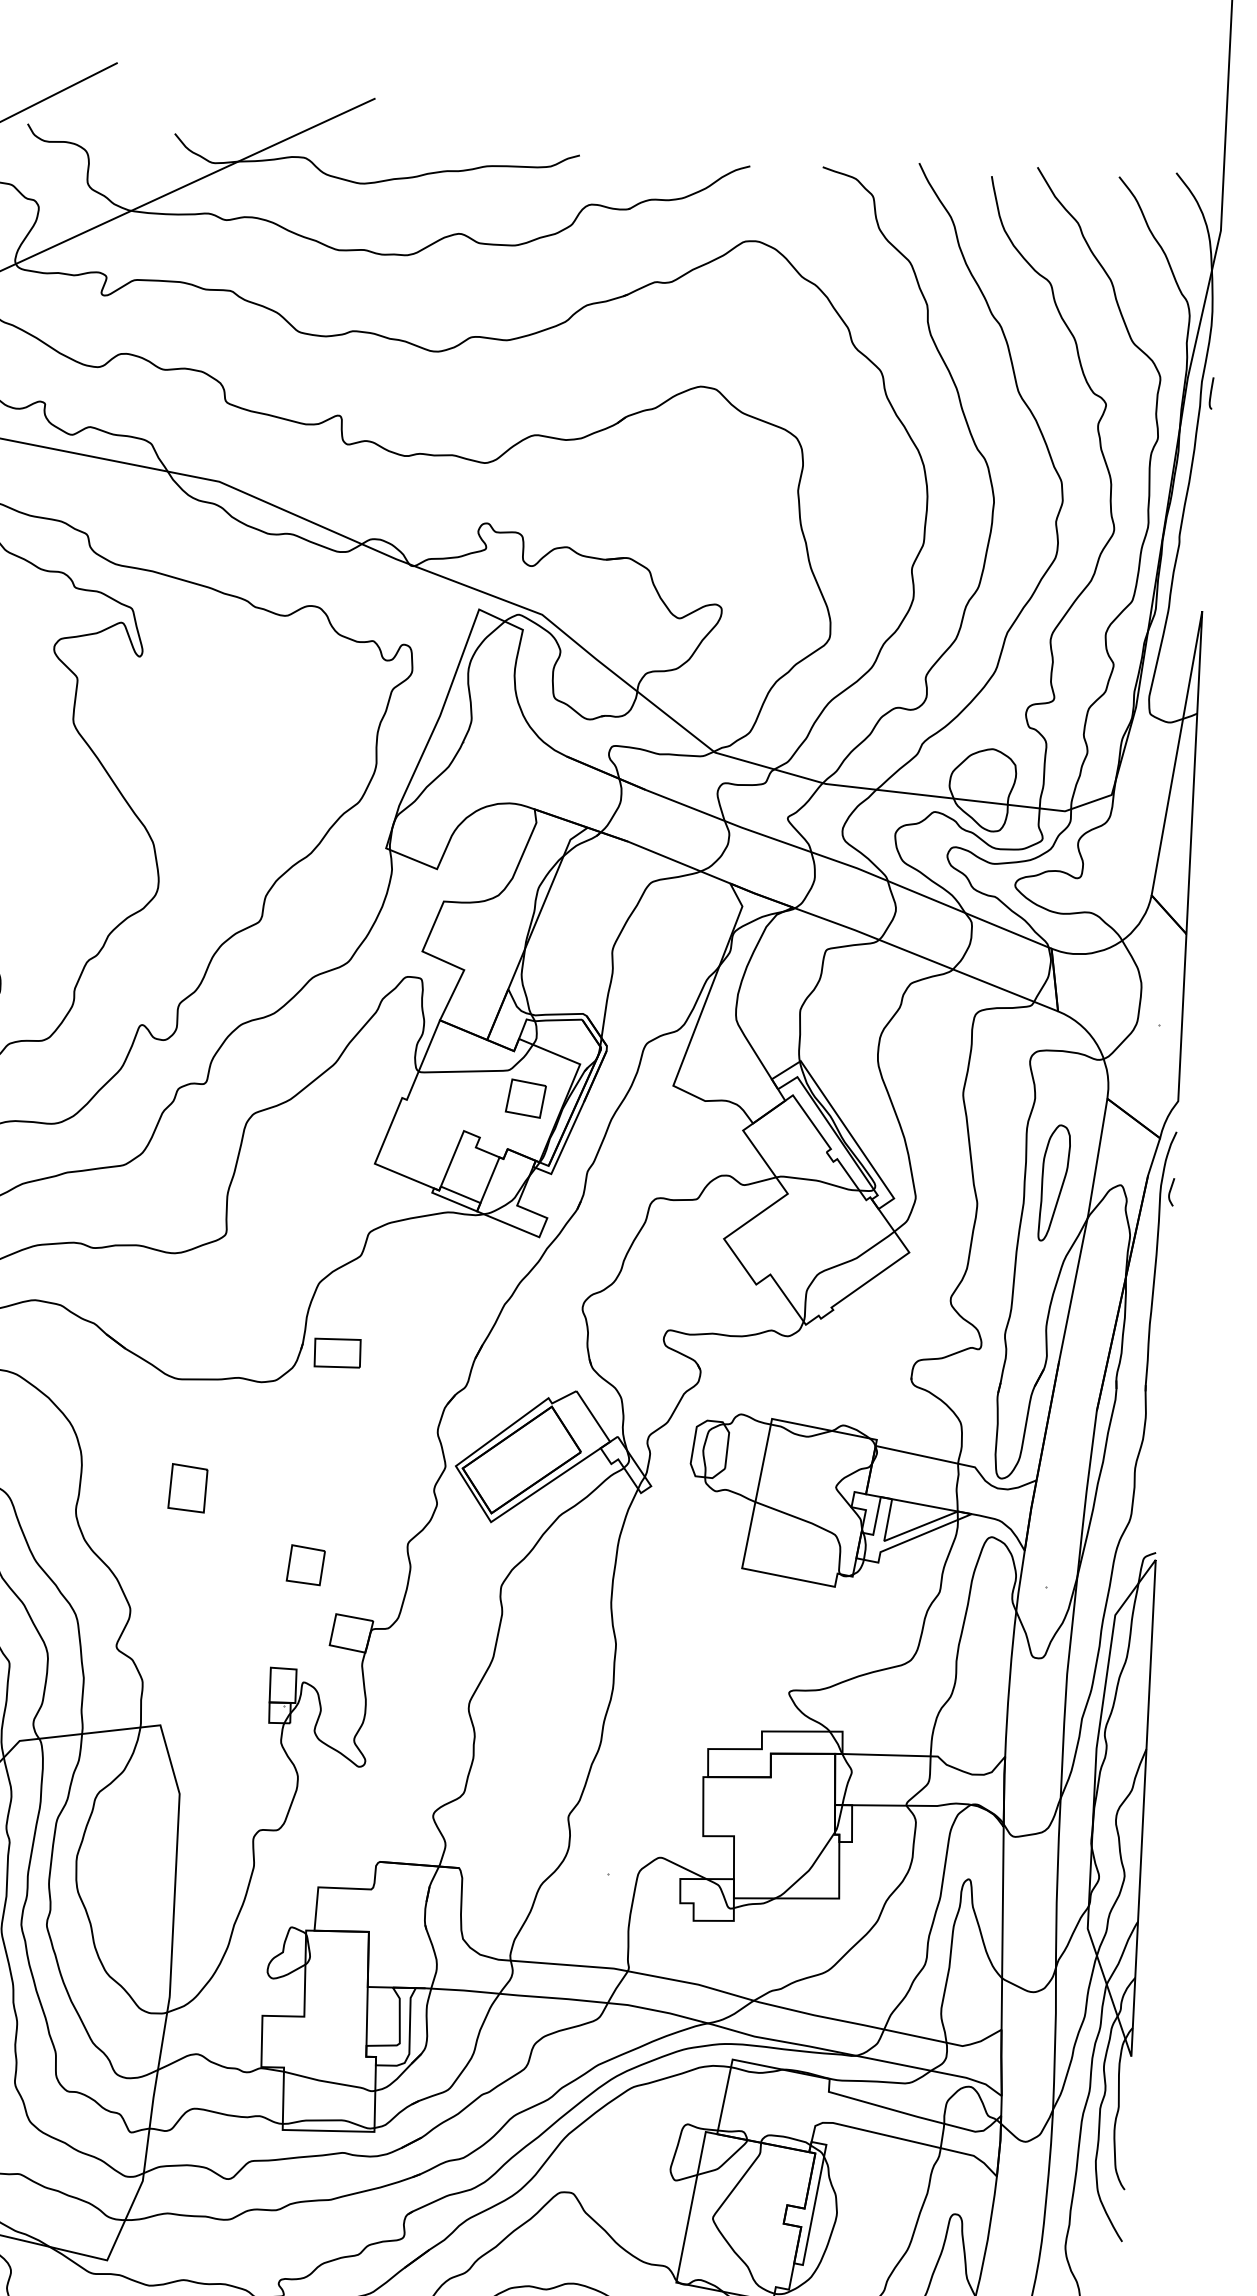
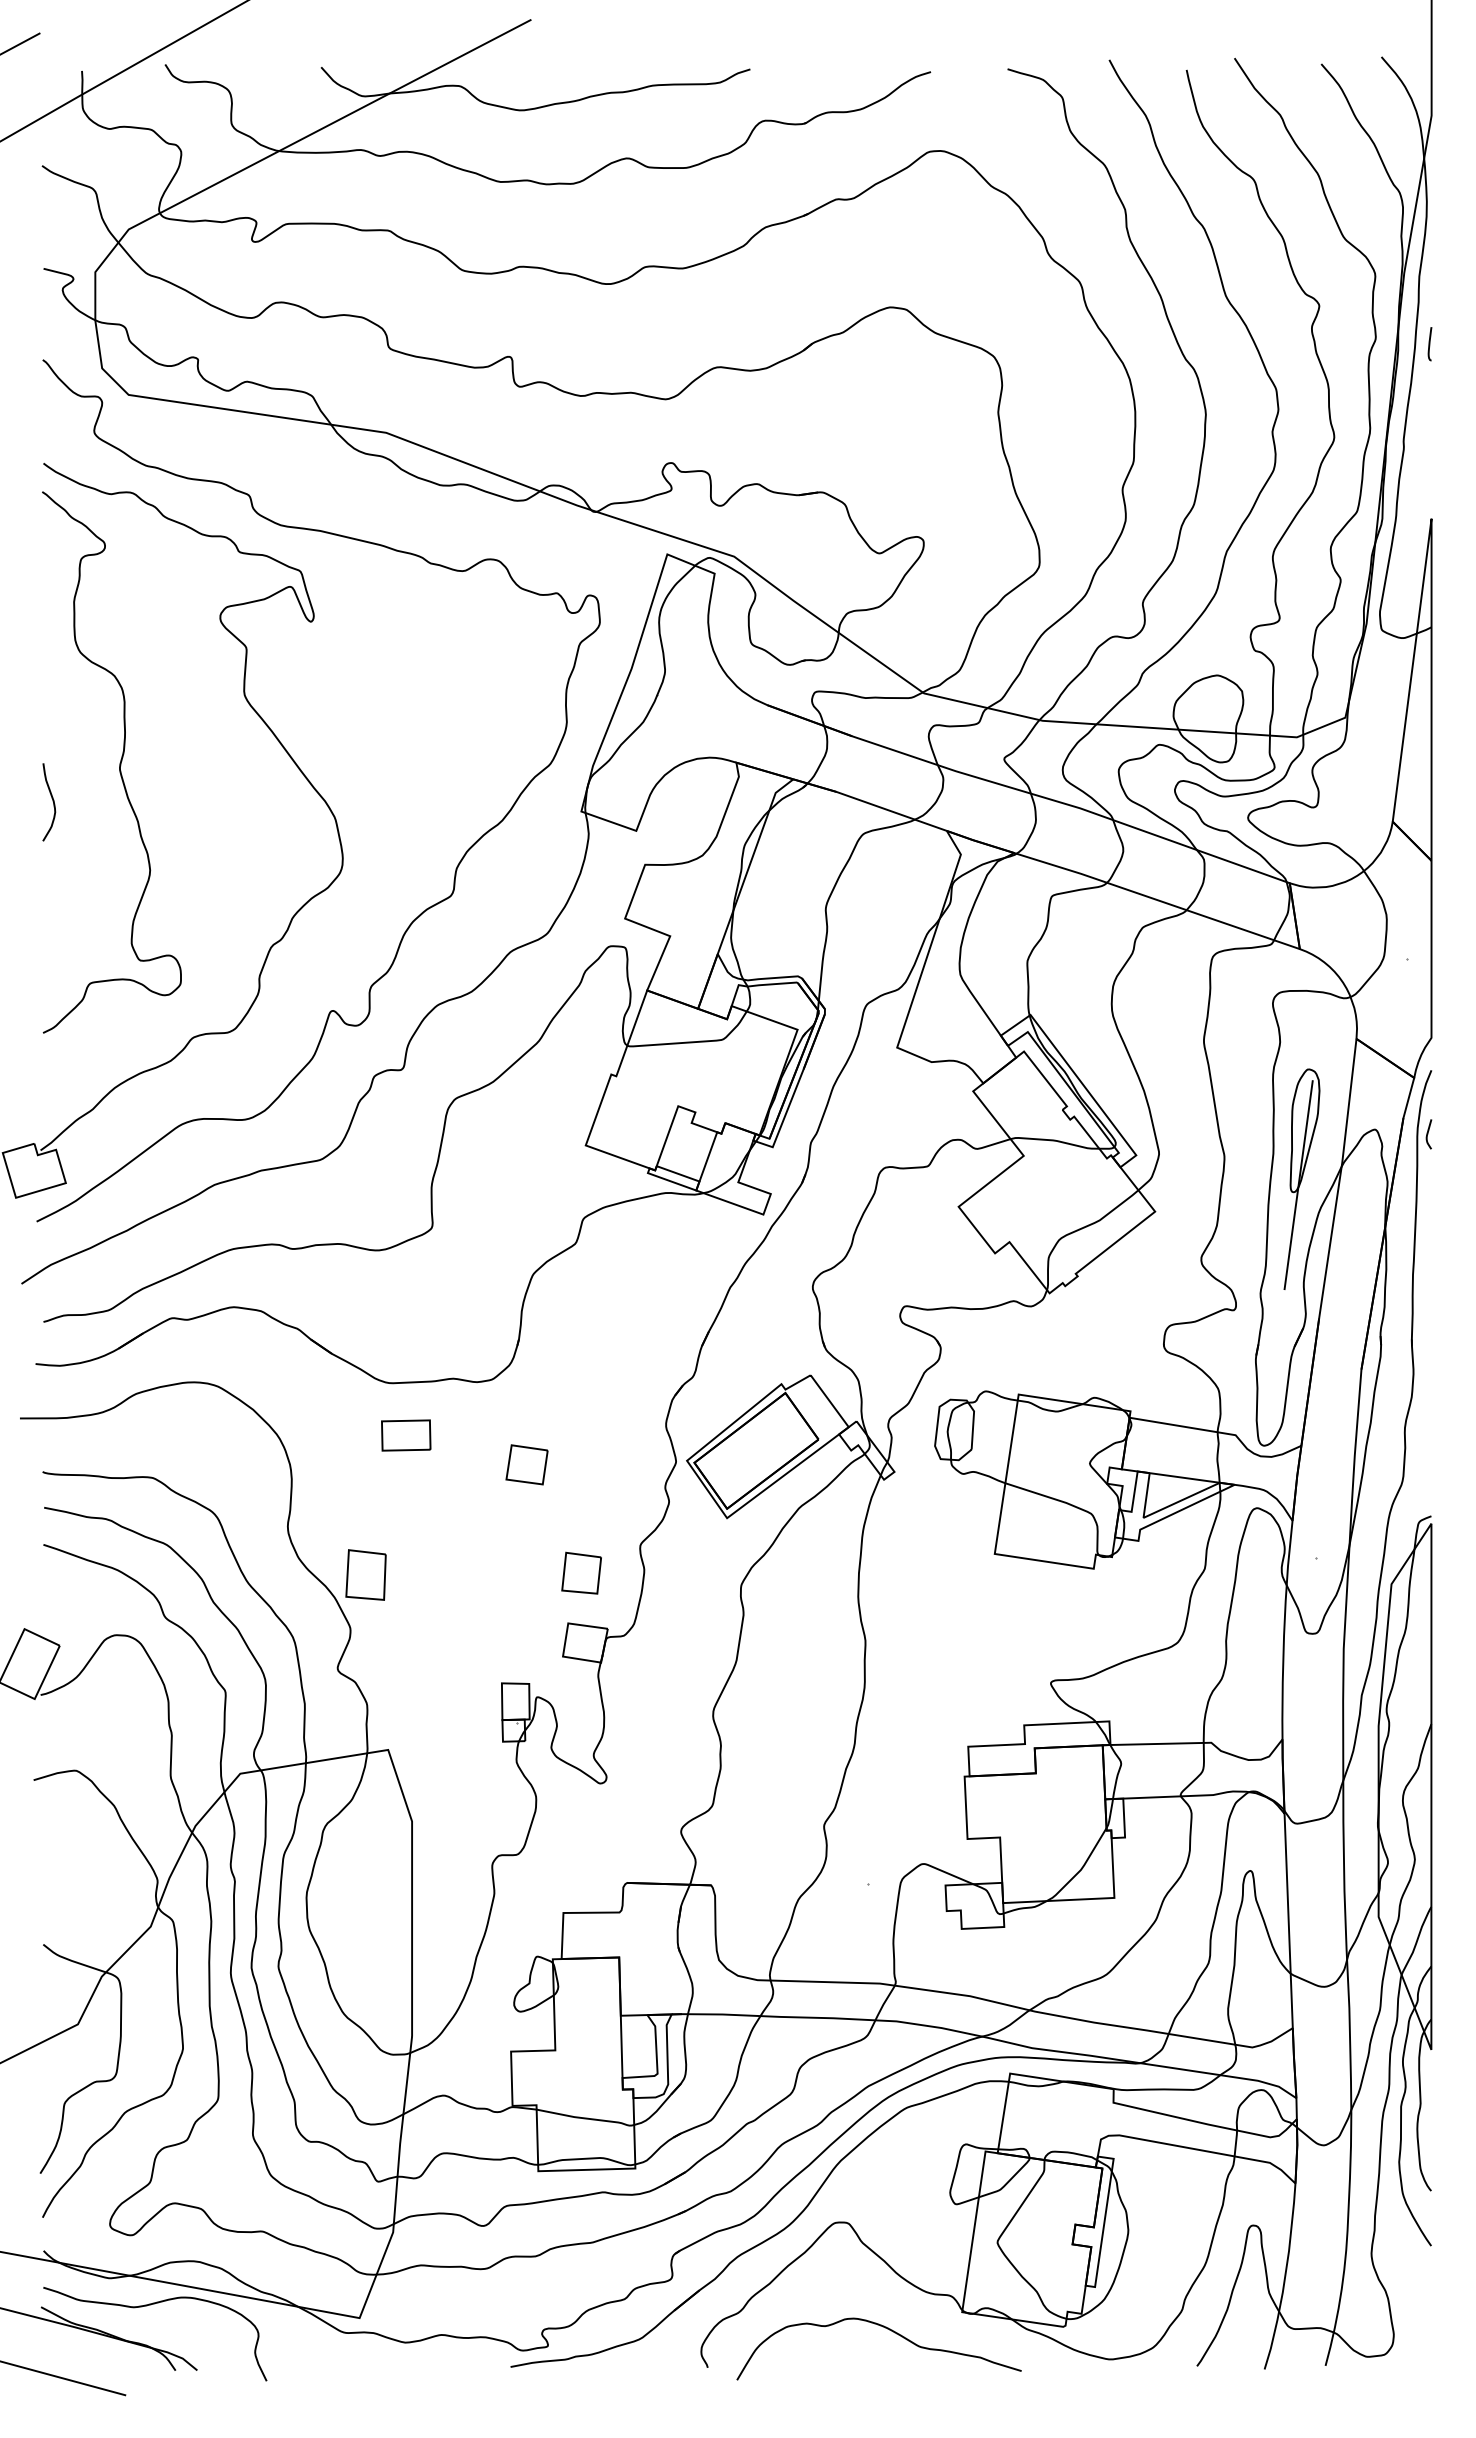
curve: (1210, 393) -> (1429, 344), moved
part: (525, 1098) -> (526, 1464), moved
line: (1045, 1234) -> (1298, 1185), added
part: (337, 1353) -> (406, 1435), moved
part: (187, 1487) -> (365, 1574), moved
part: (305, 1564) -> (581, 1572), moved

